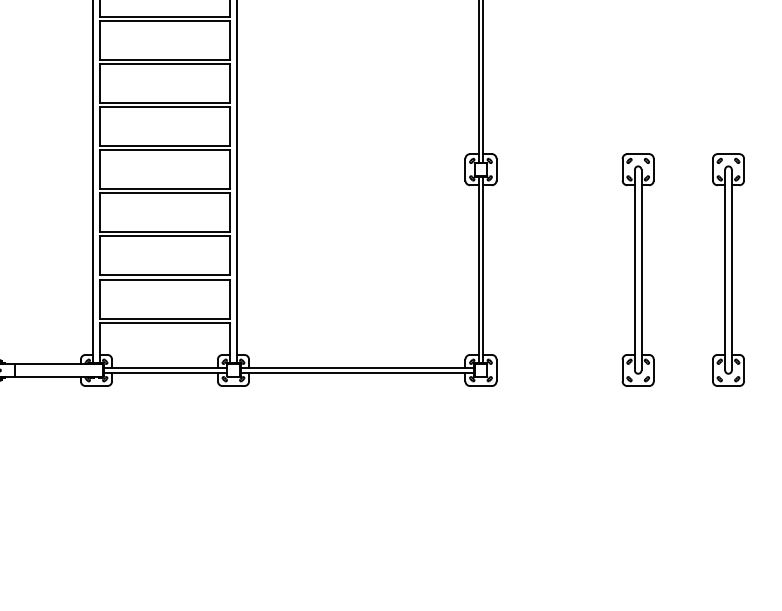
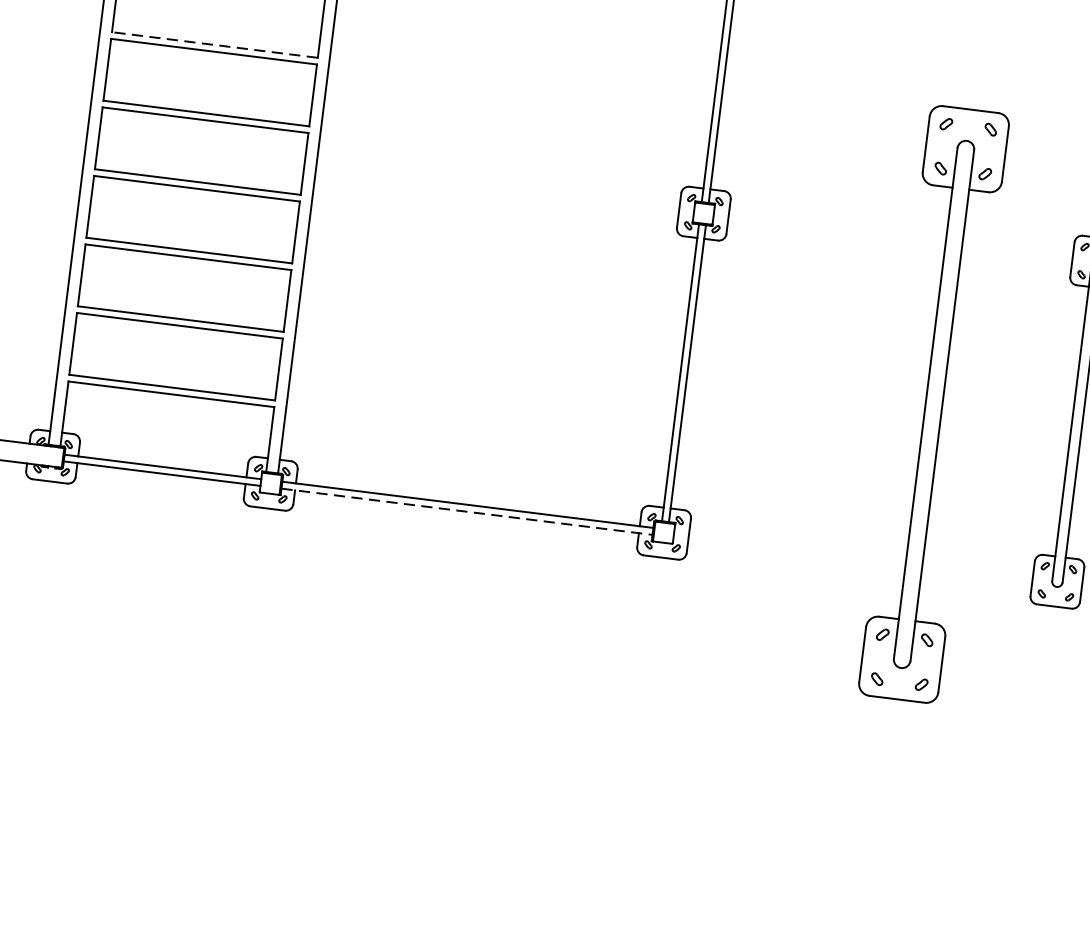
line: (165, 102) -> (215, 44), solid -> dashed
part: (637, 269) -> (932, 403), size x1.6
line: (357, 372) -> (467, 511), solid -> dashed

